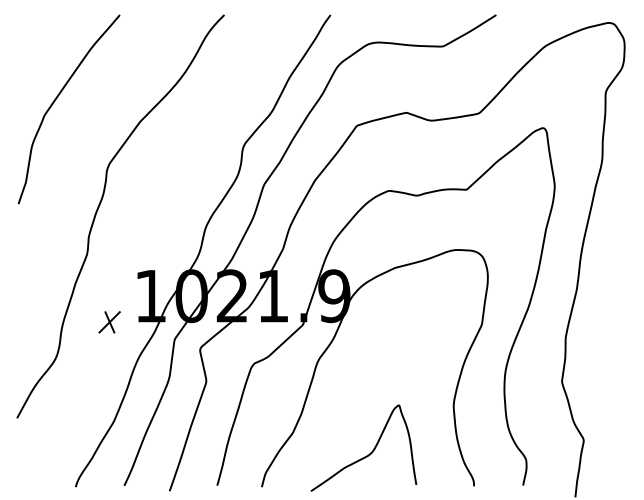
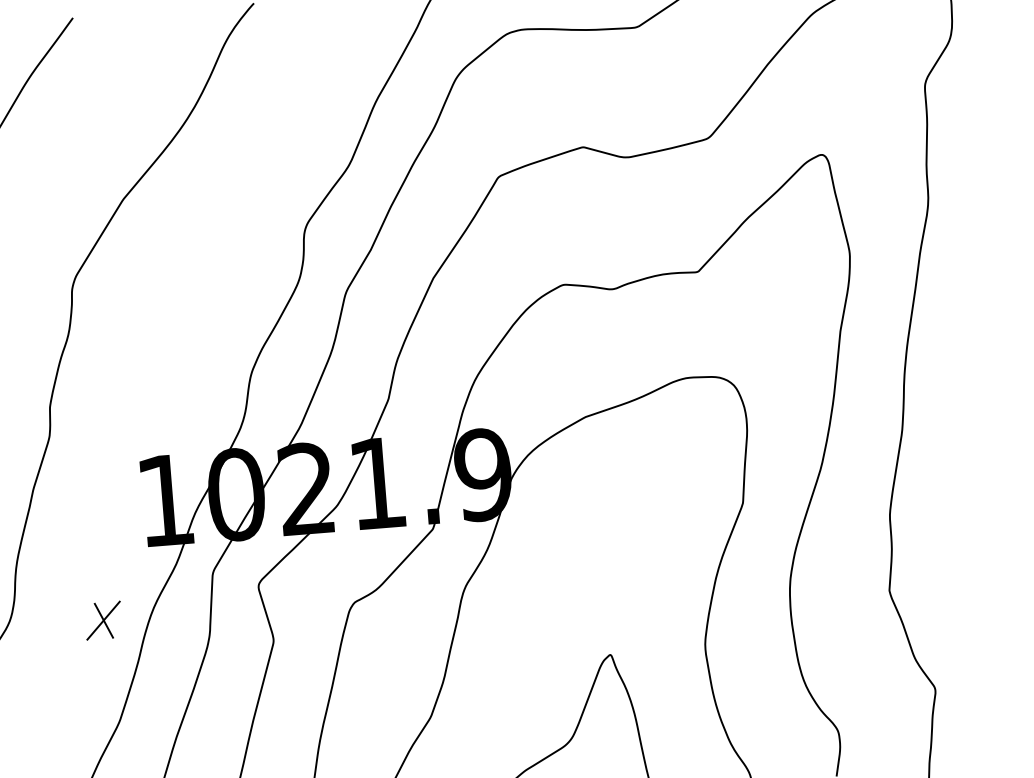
part: (109, 322) -> (103, 621), moved

